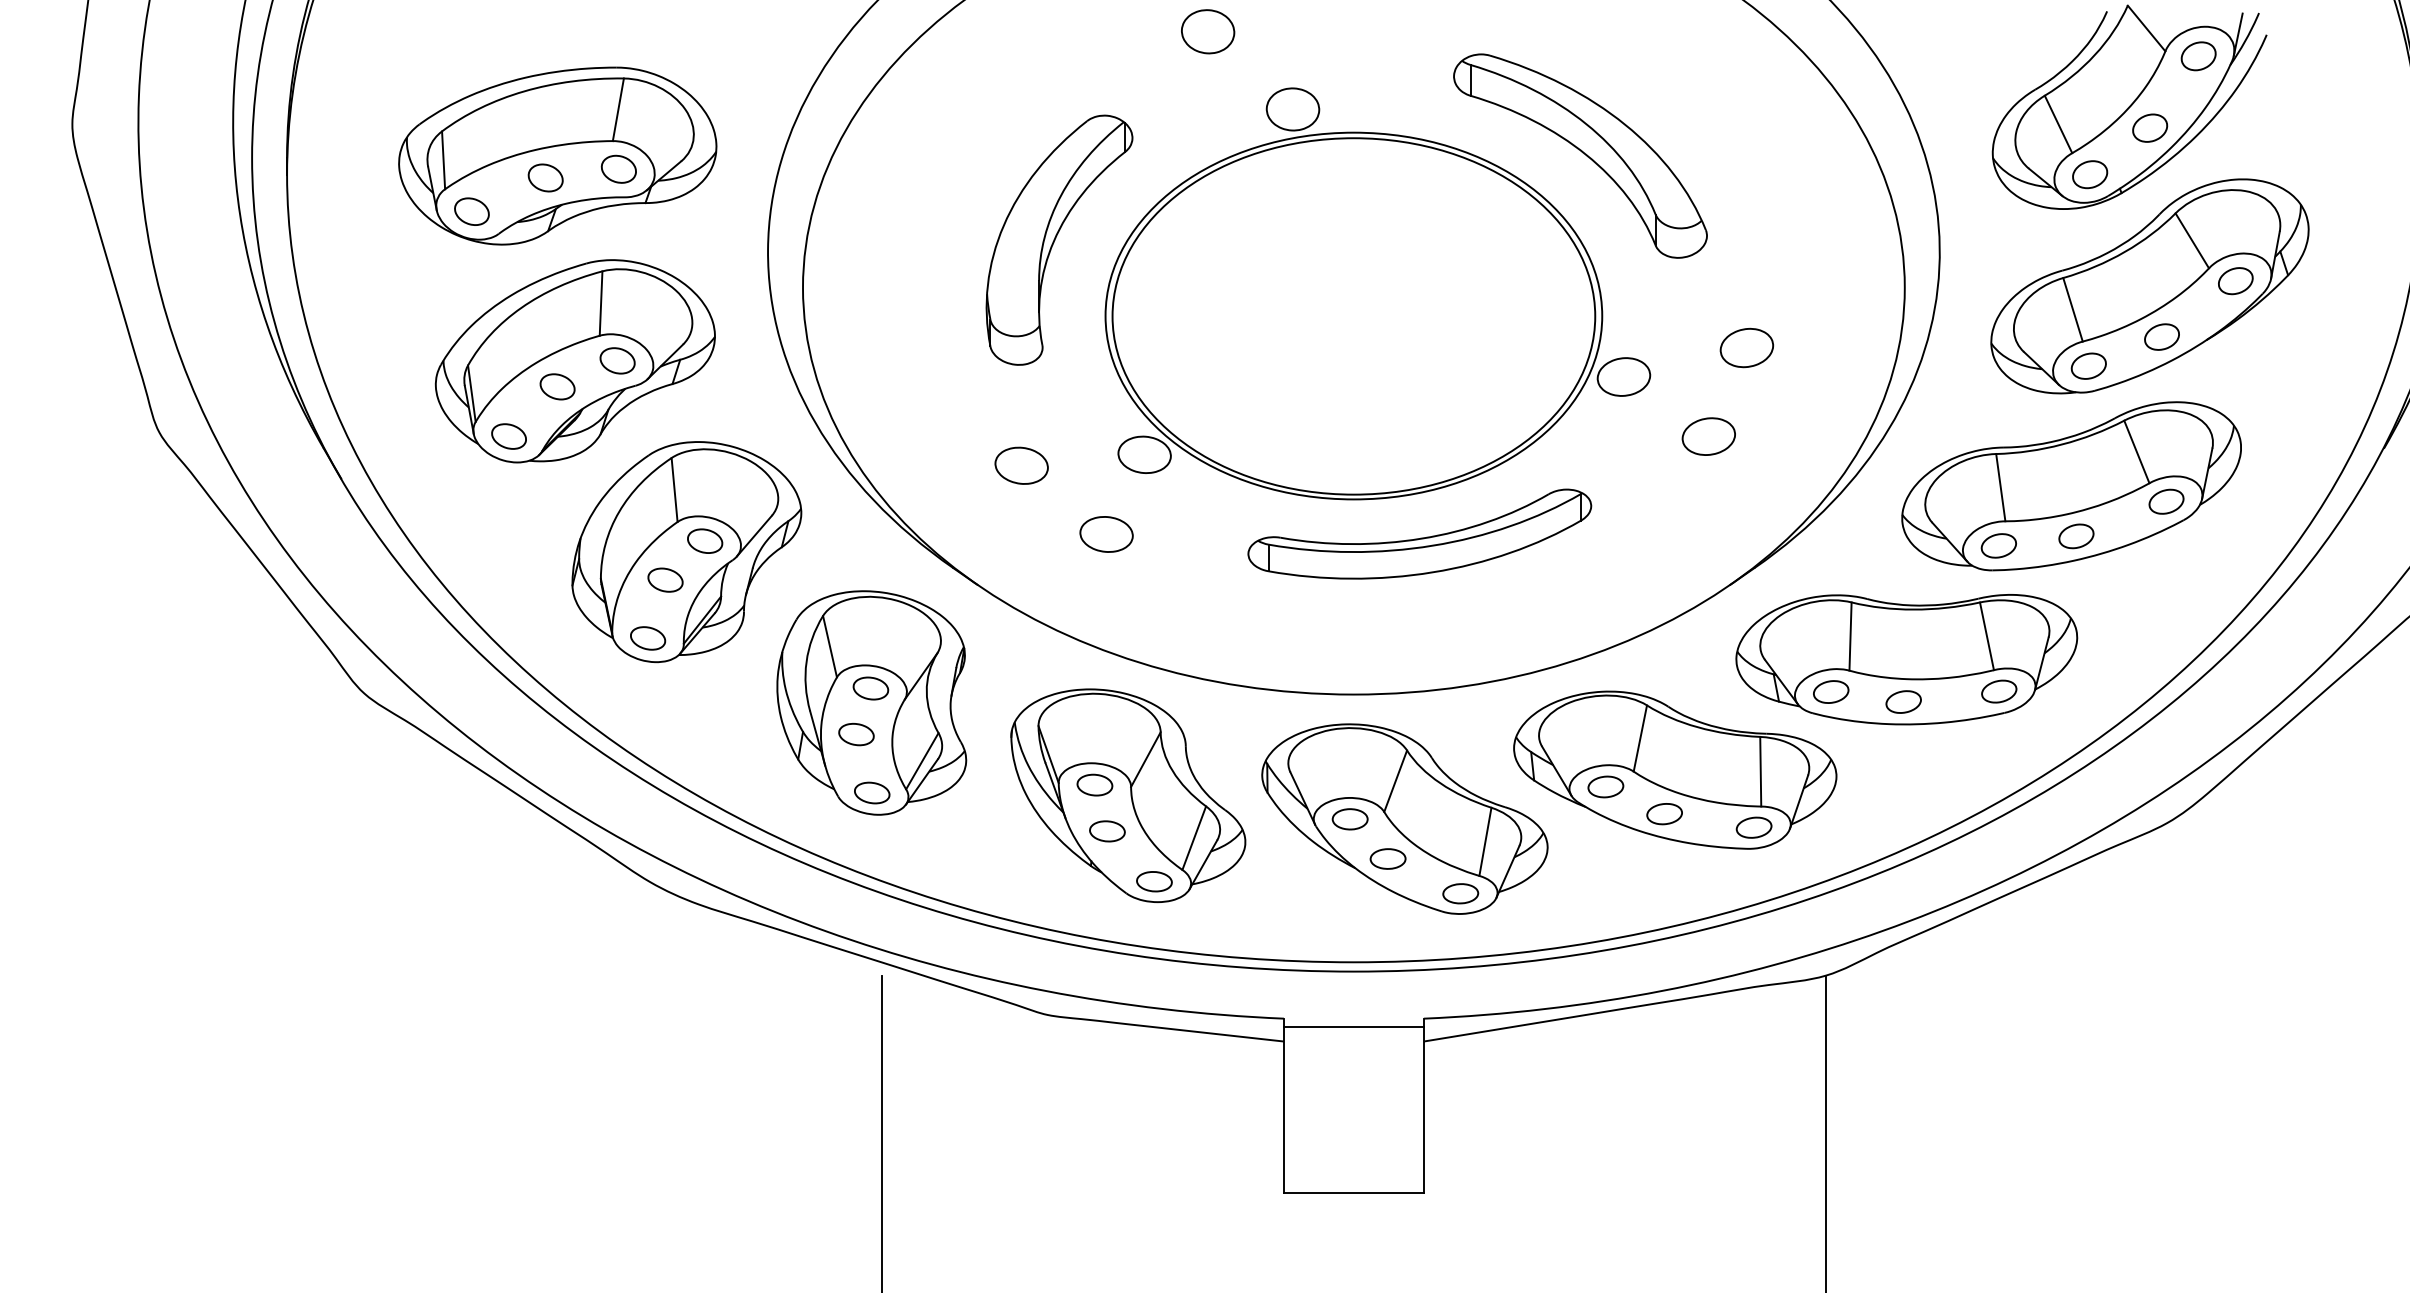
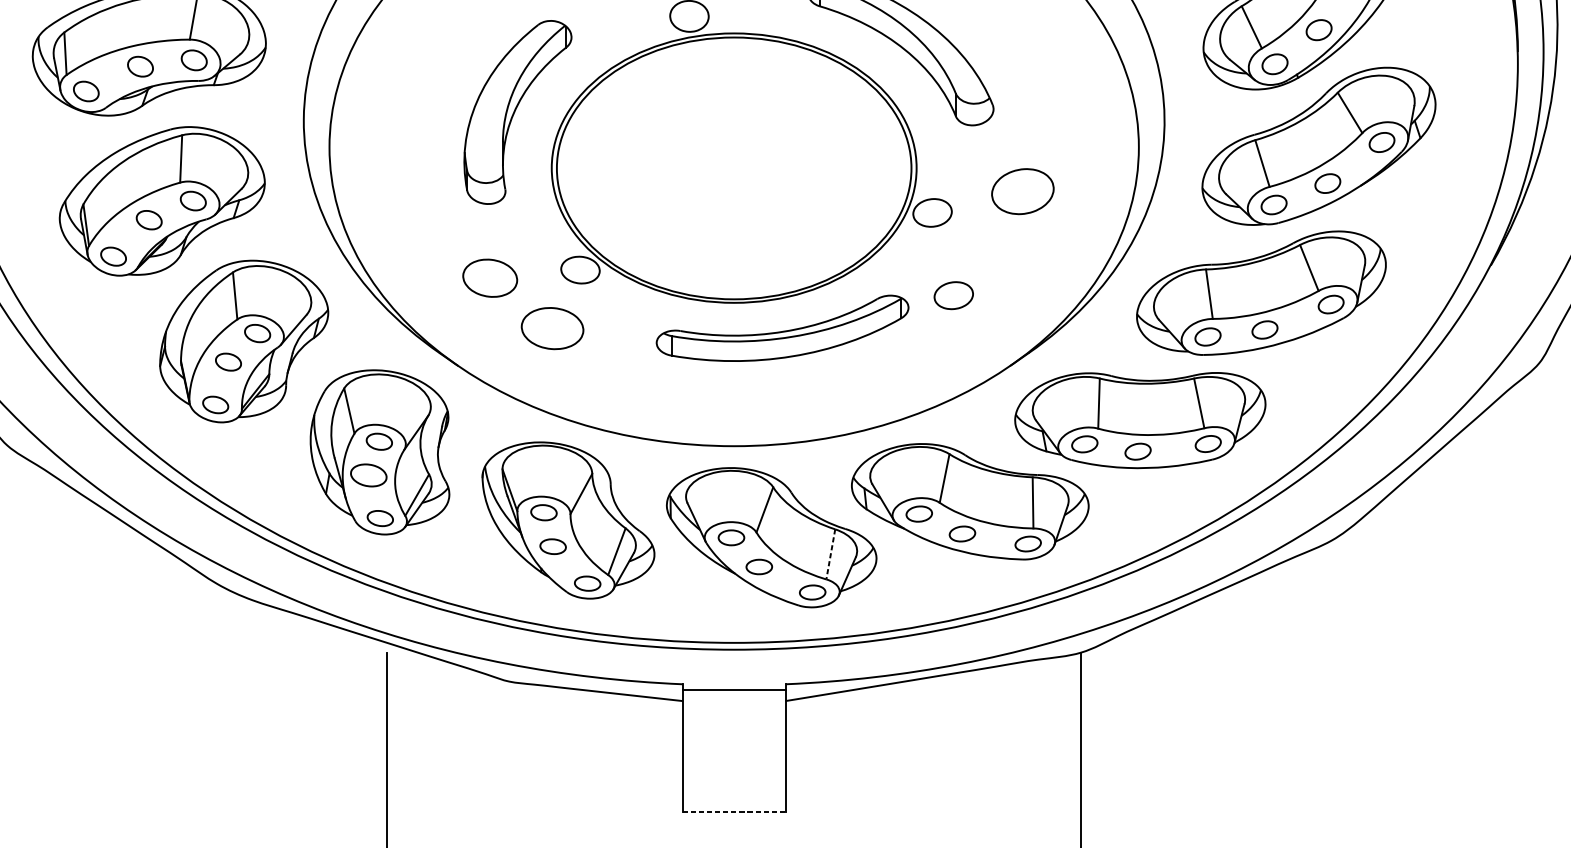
part: (1746, 347) -> (1022, 191), size x1.6
part: (1708, 436) -> (953, 295), moved
part: (1021, 465) -> (490, 277), size x1.4
part: (1106, 534) -> (552, 328), size x1.6
part: (856, 734) -> (368, 475), size x1.4
line: (1485, 841) -> (830, 554), solid -> dashed
line: (1353, 1192) -> (733, 811), solid -> dashed

